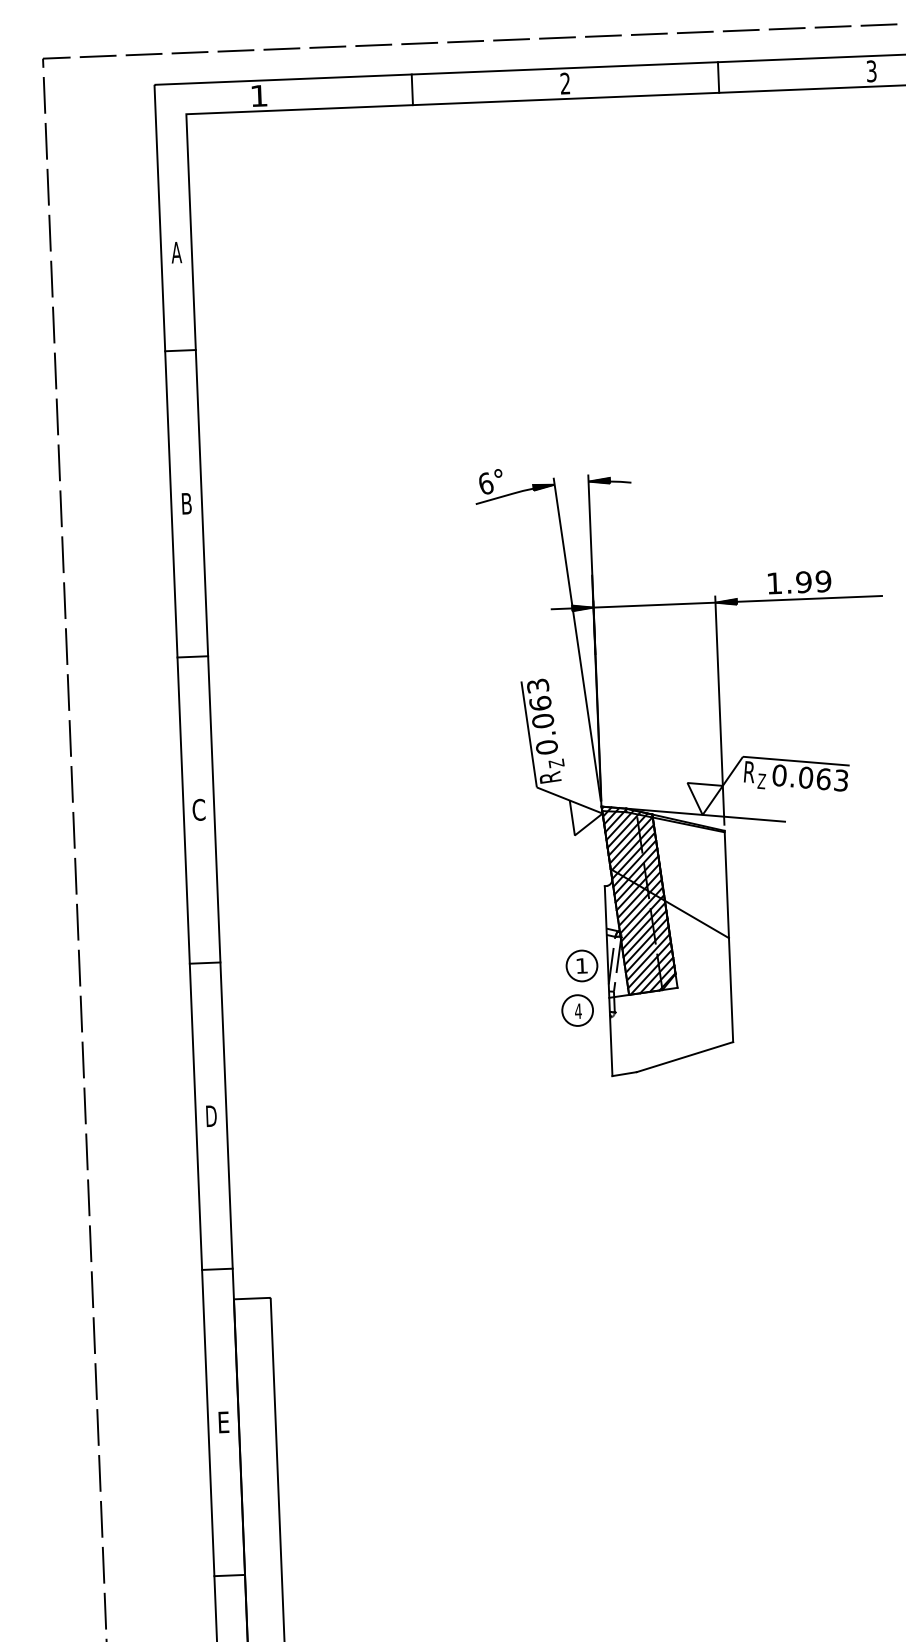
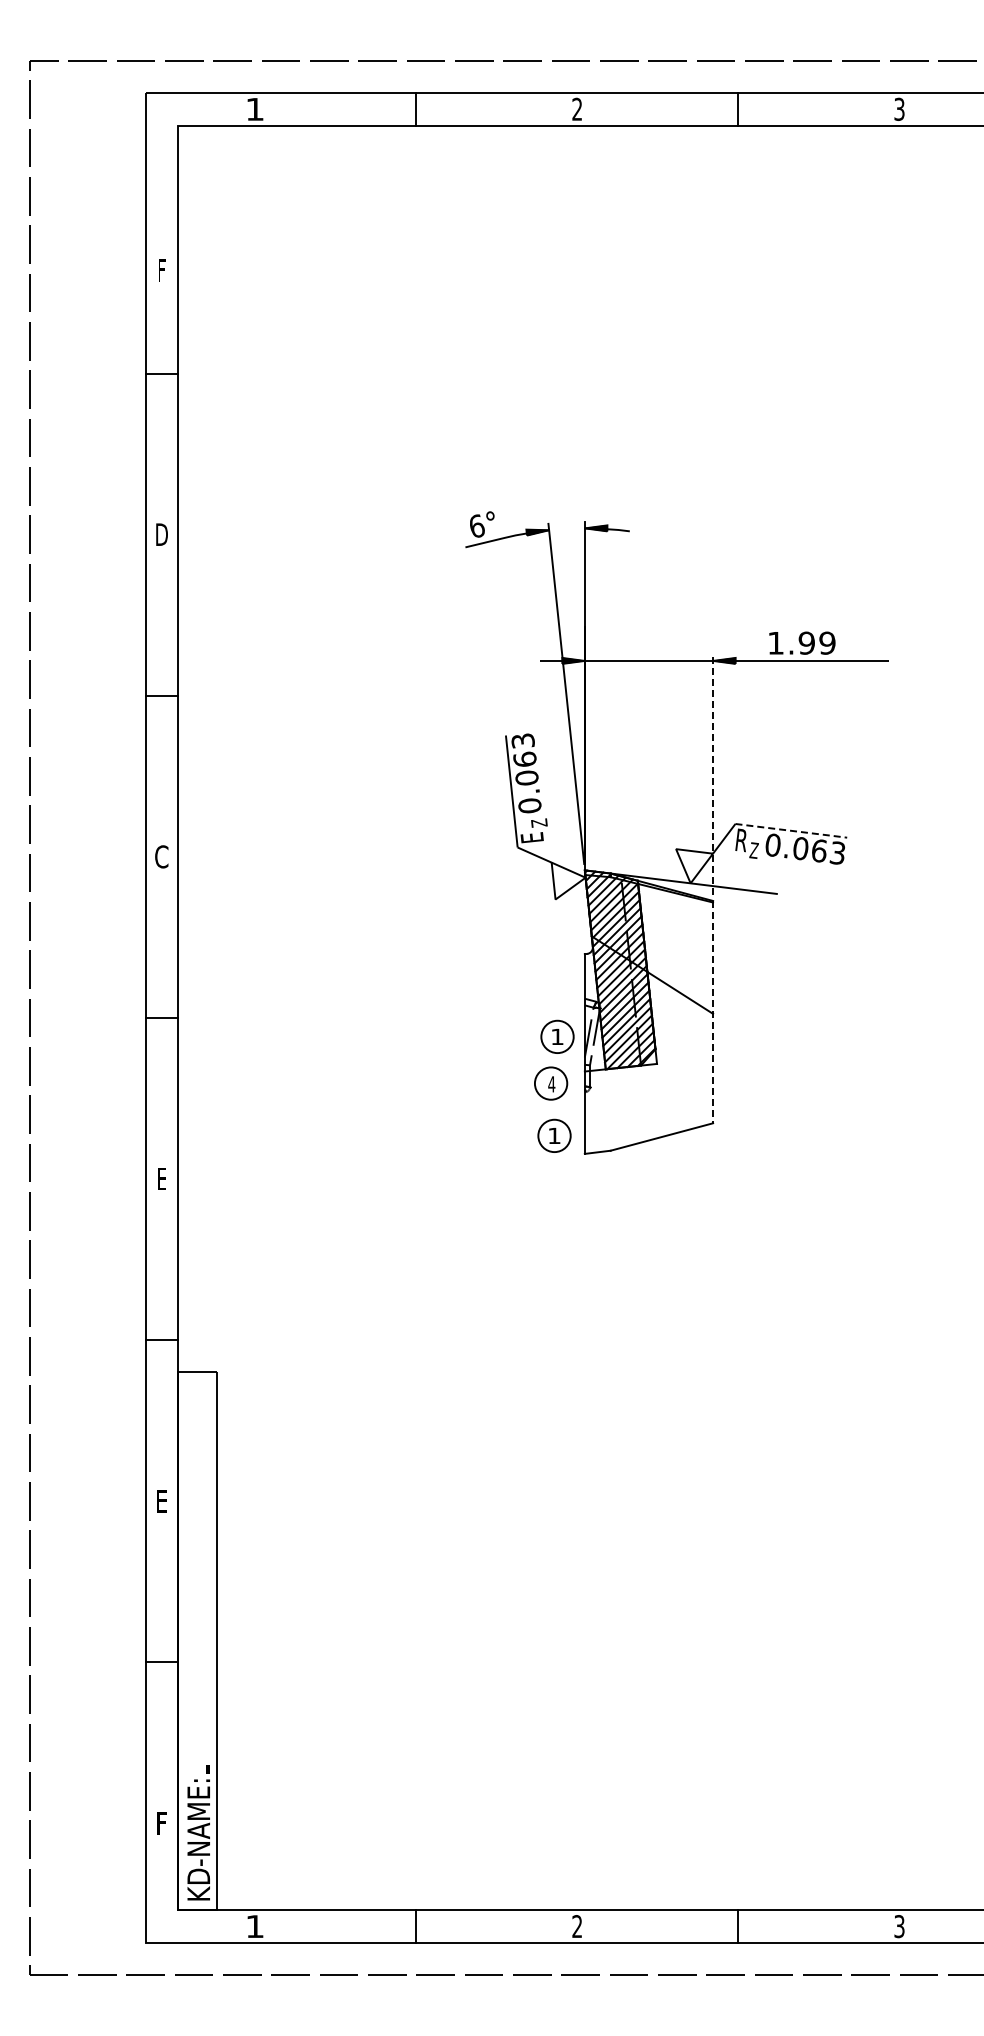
text: (176, 252) -> (161, 270), A -> F
text: (186, 503) -> (161, 534), B -> D
line: (720, 710) -> (713, 774), solid -> dashed
line: (796, 760) -> (791, 830), solid -> dashed
text: (549, 777) -> (531, 837), R -> E
line: (729, 936) -> (713, 1012), solid -> dashed
part: (582, 1059) -> (554, 1135), added
text: (211, 1115) -> (161, 1178), D -> E

